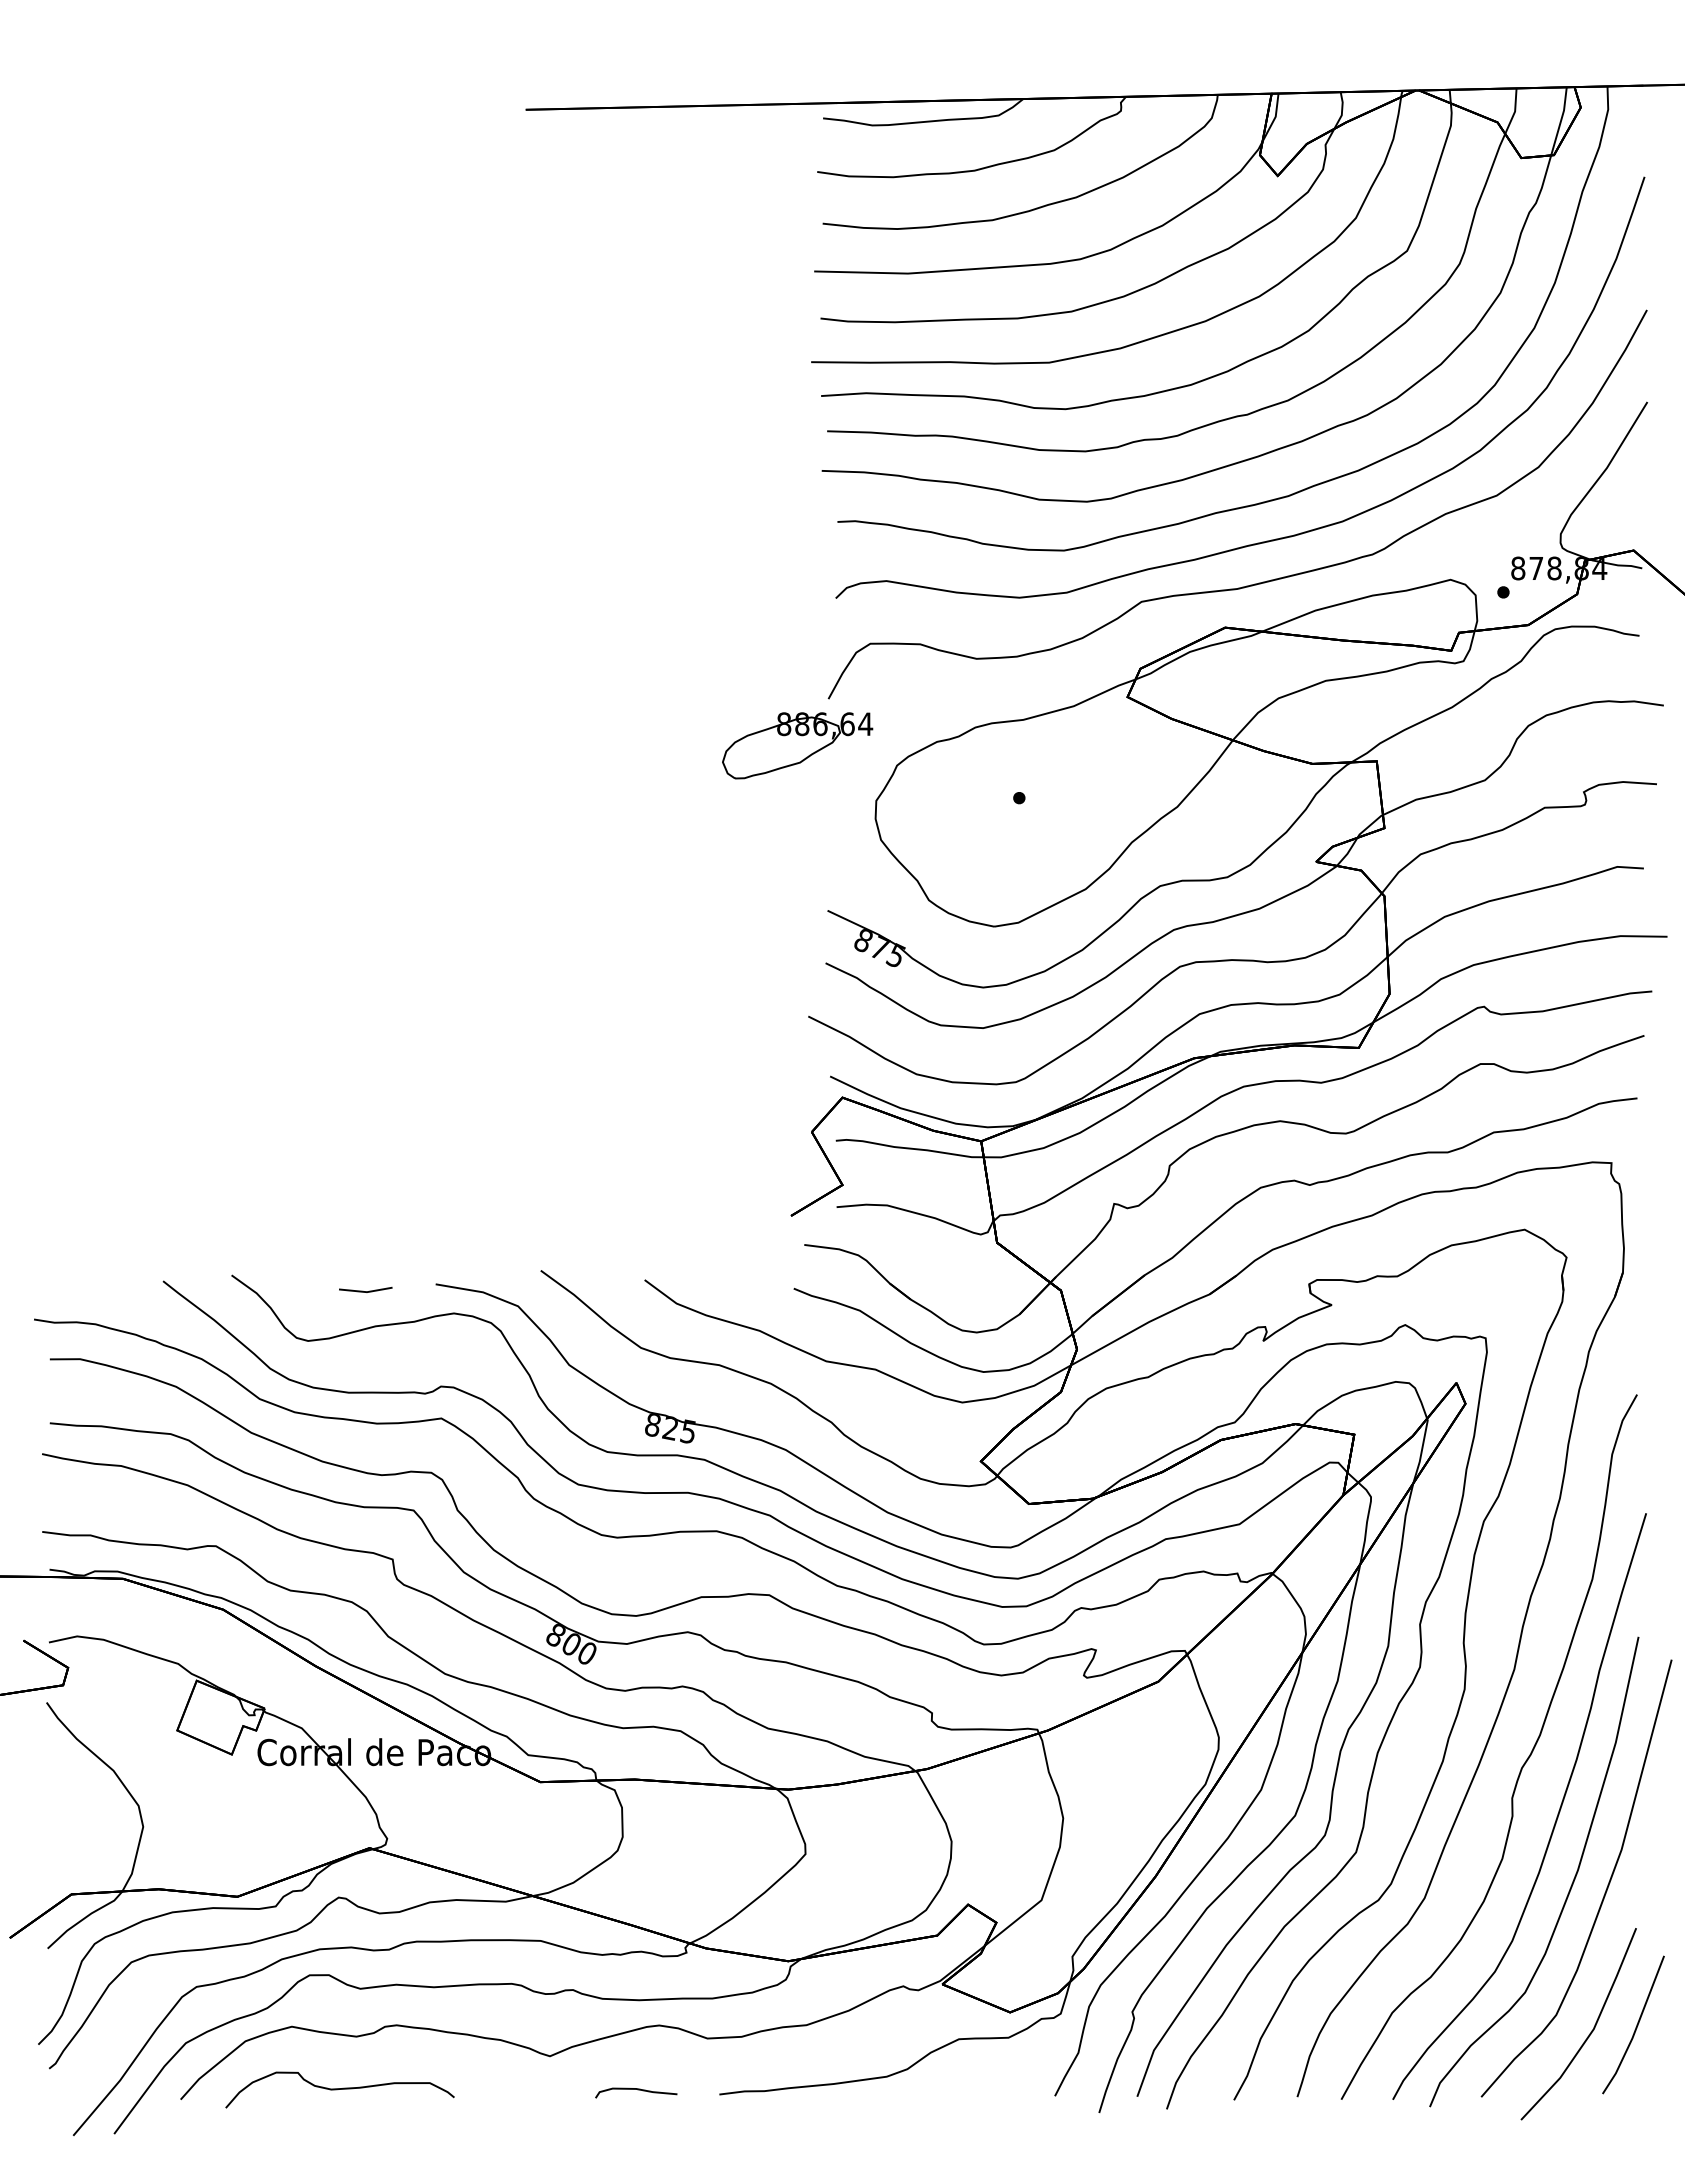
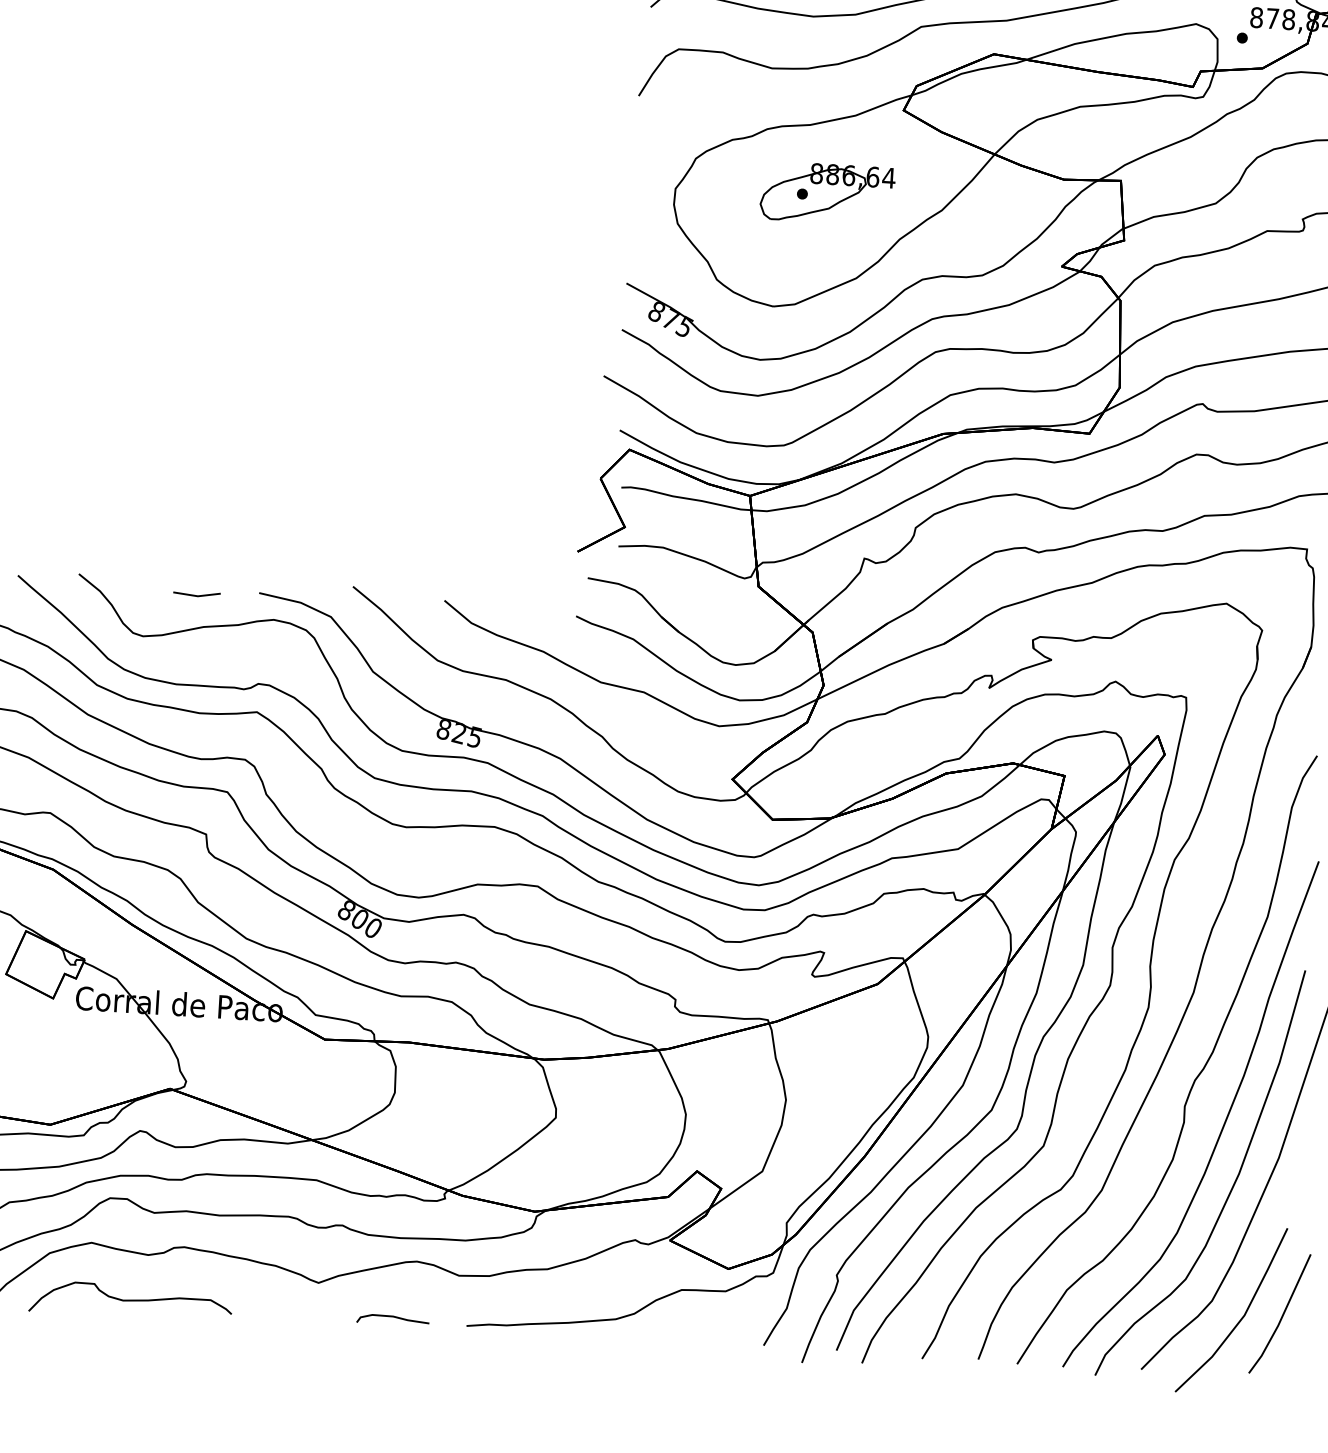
part: (797, 745) -> (827, 193), moved

